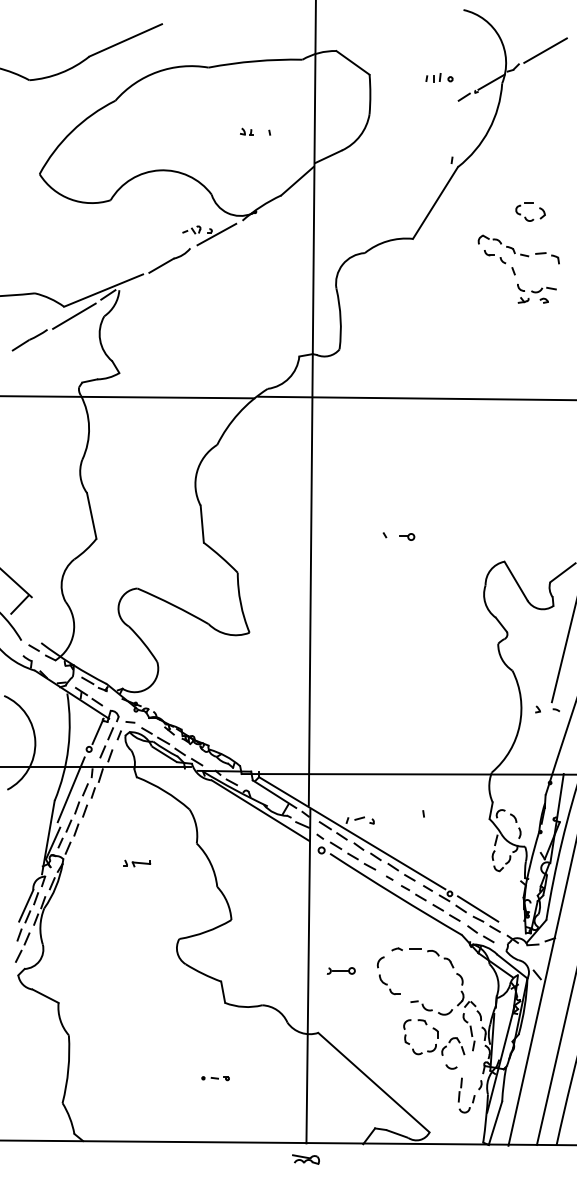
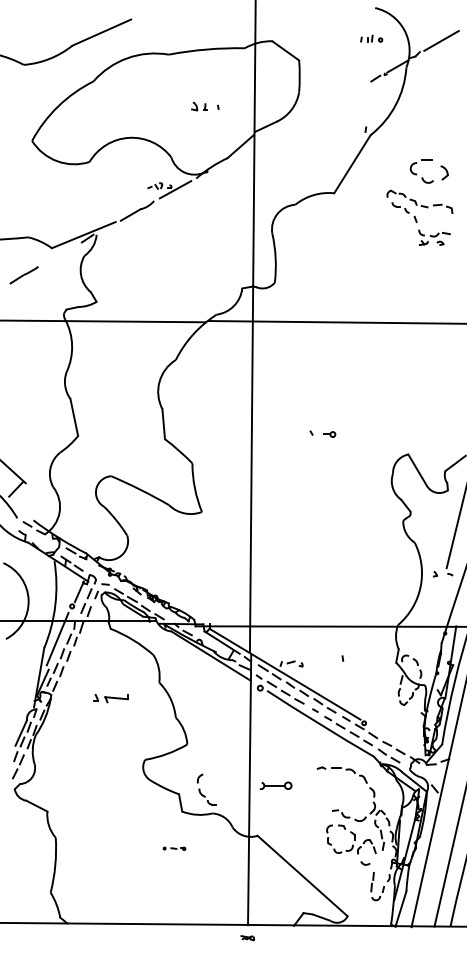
part: (439, 77) -> (371, 38), moved
part: (246, 131) -> (199, 106), size x1.6
part: (530, 211) -> (429, 171), size x1.6
line: (74, 315) -> (60, 255), removed
part: (136, 863) -> (110, 698), size x1.6
line: (477, 908) -> (386, 735), removed
part: (341, 970) -> (276, 785), size x1.4
part: (388, 975) -> (206, 789), moved
part: (215, 1078) -> (174, 848), moved
part: (305, 1158) -> (247, 937), size x0.6

